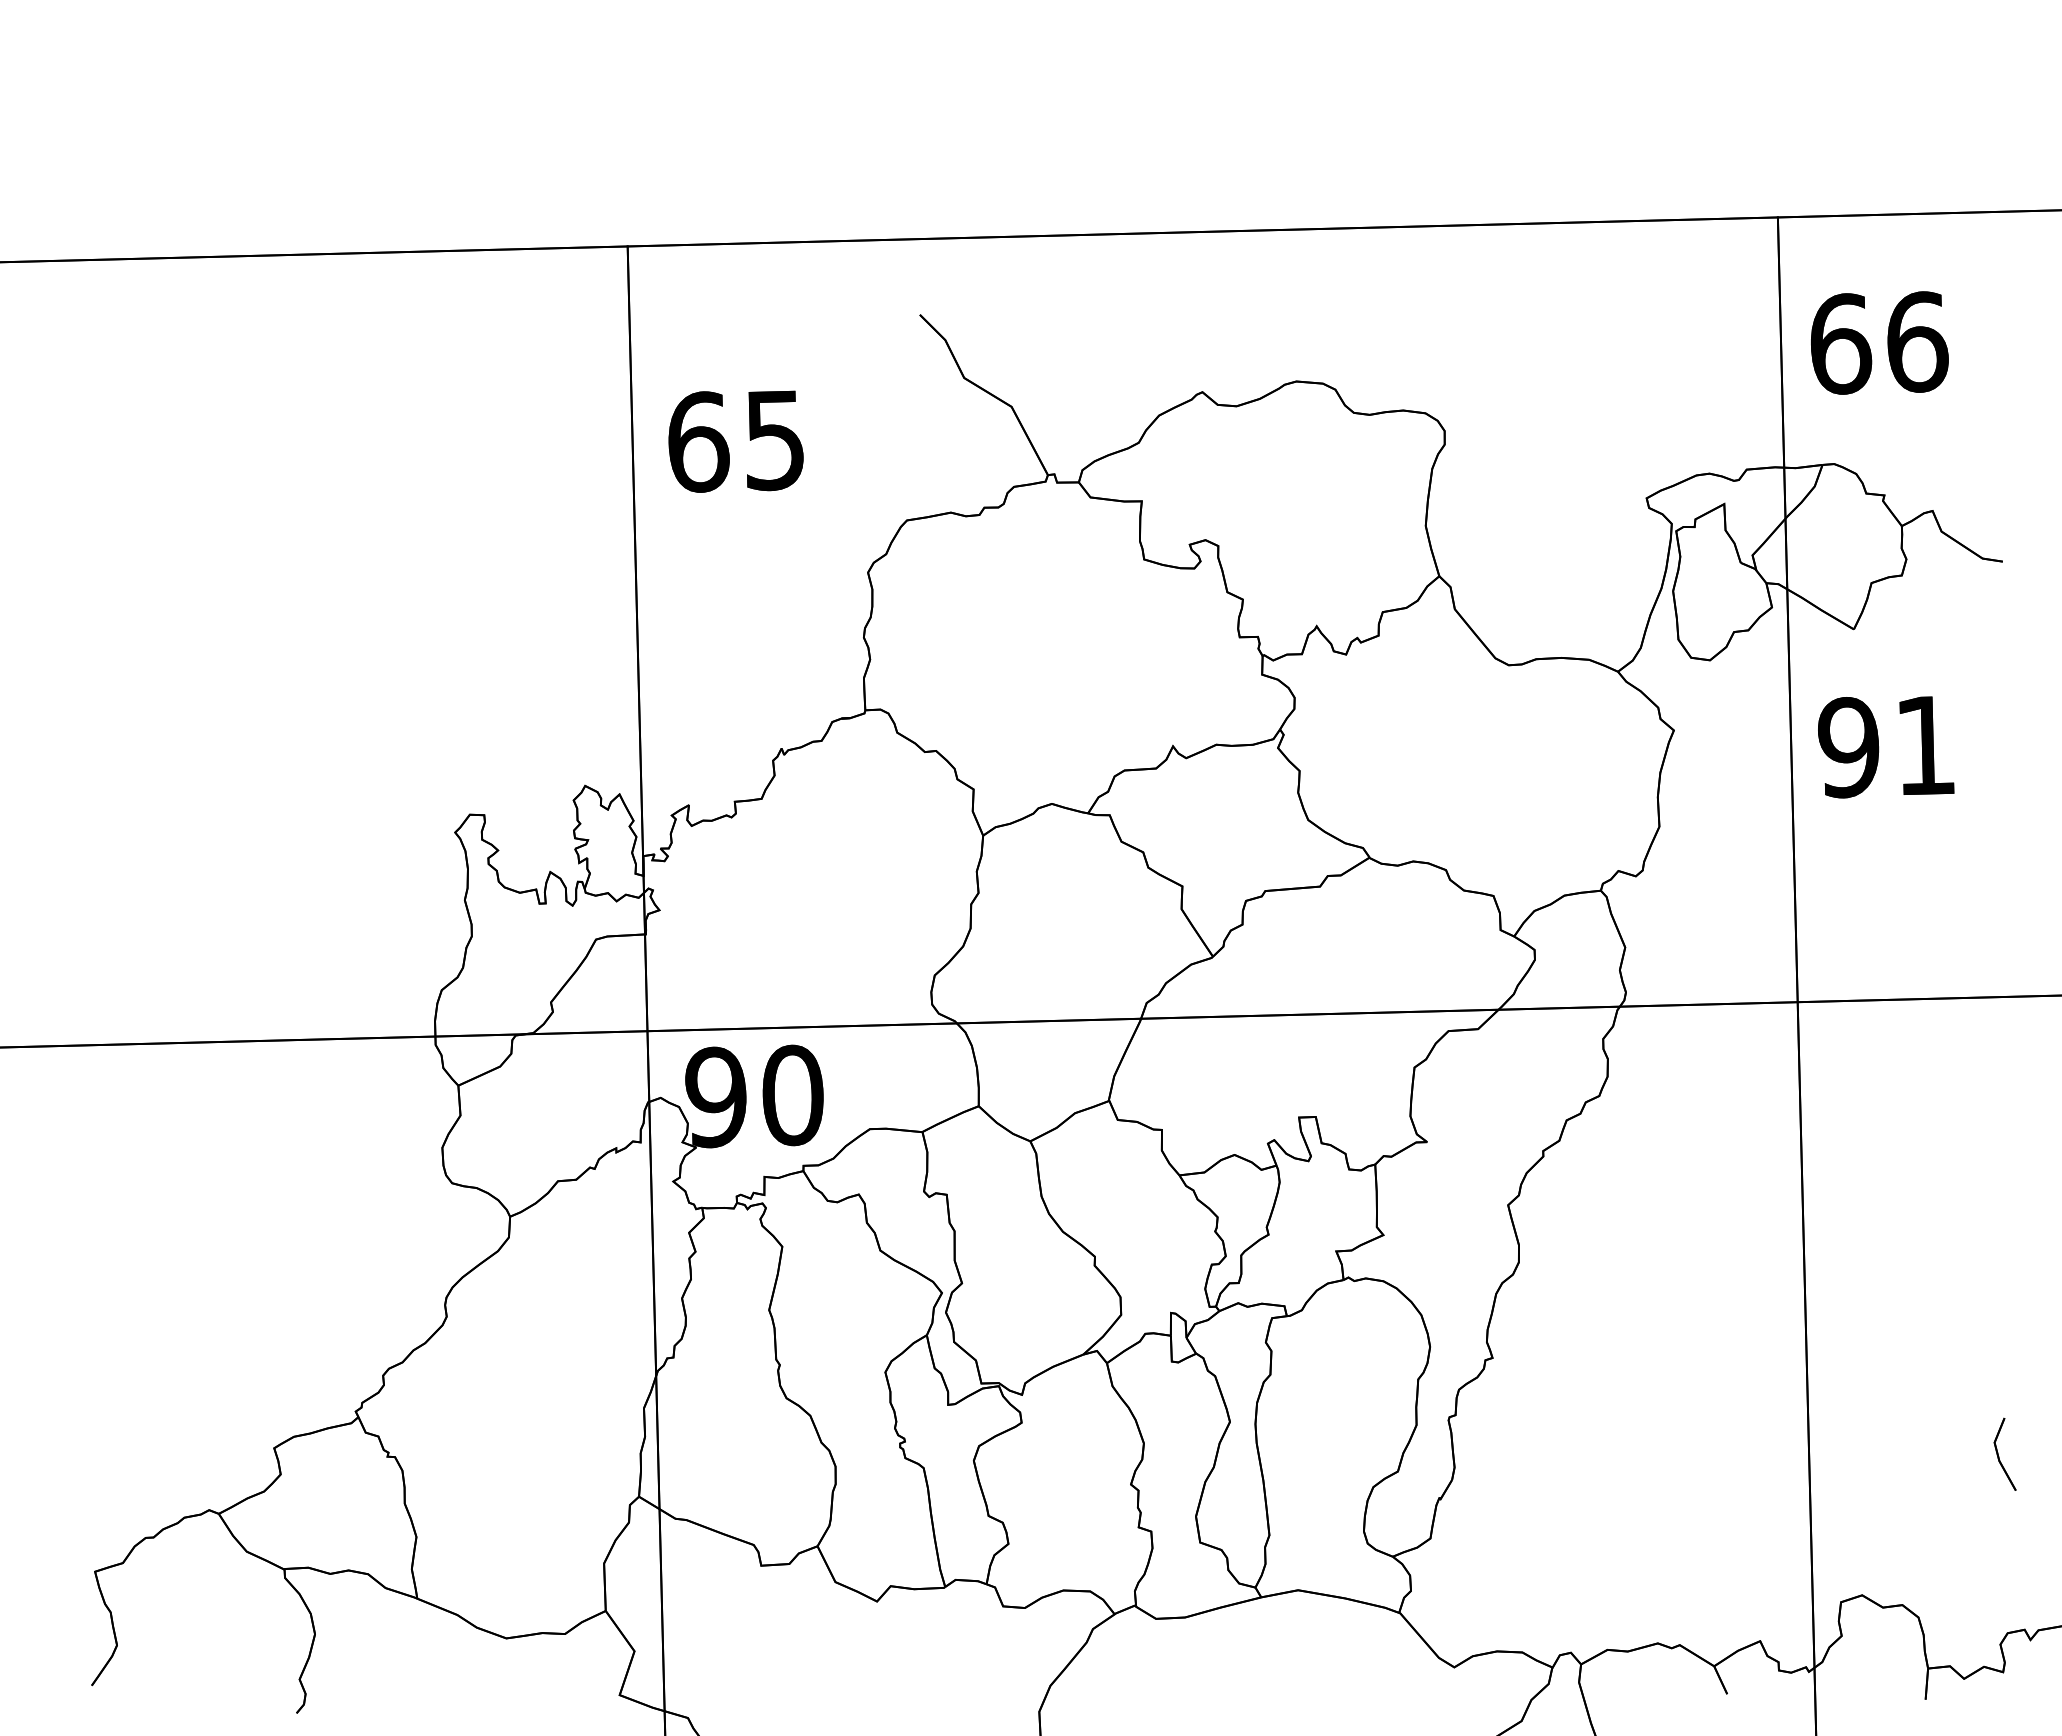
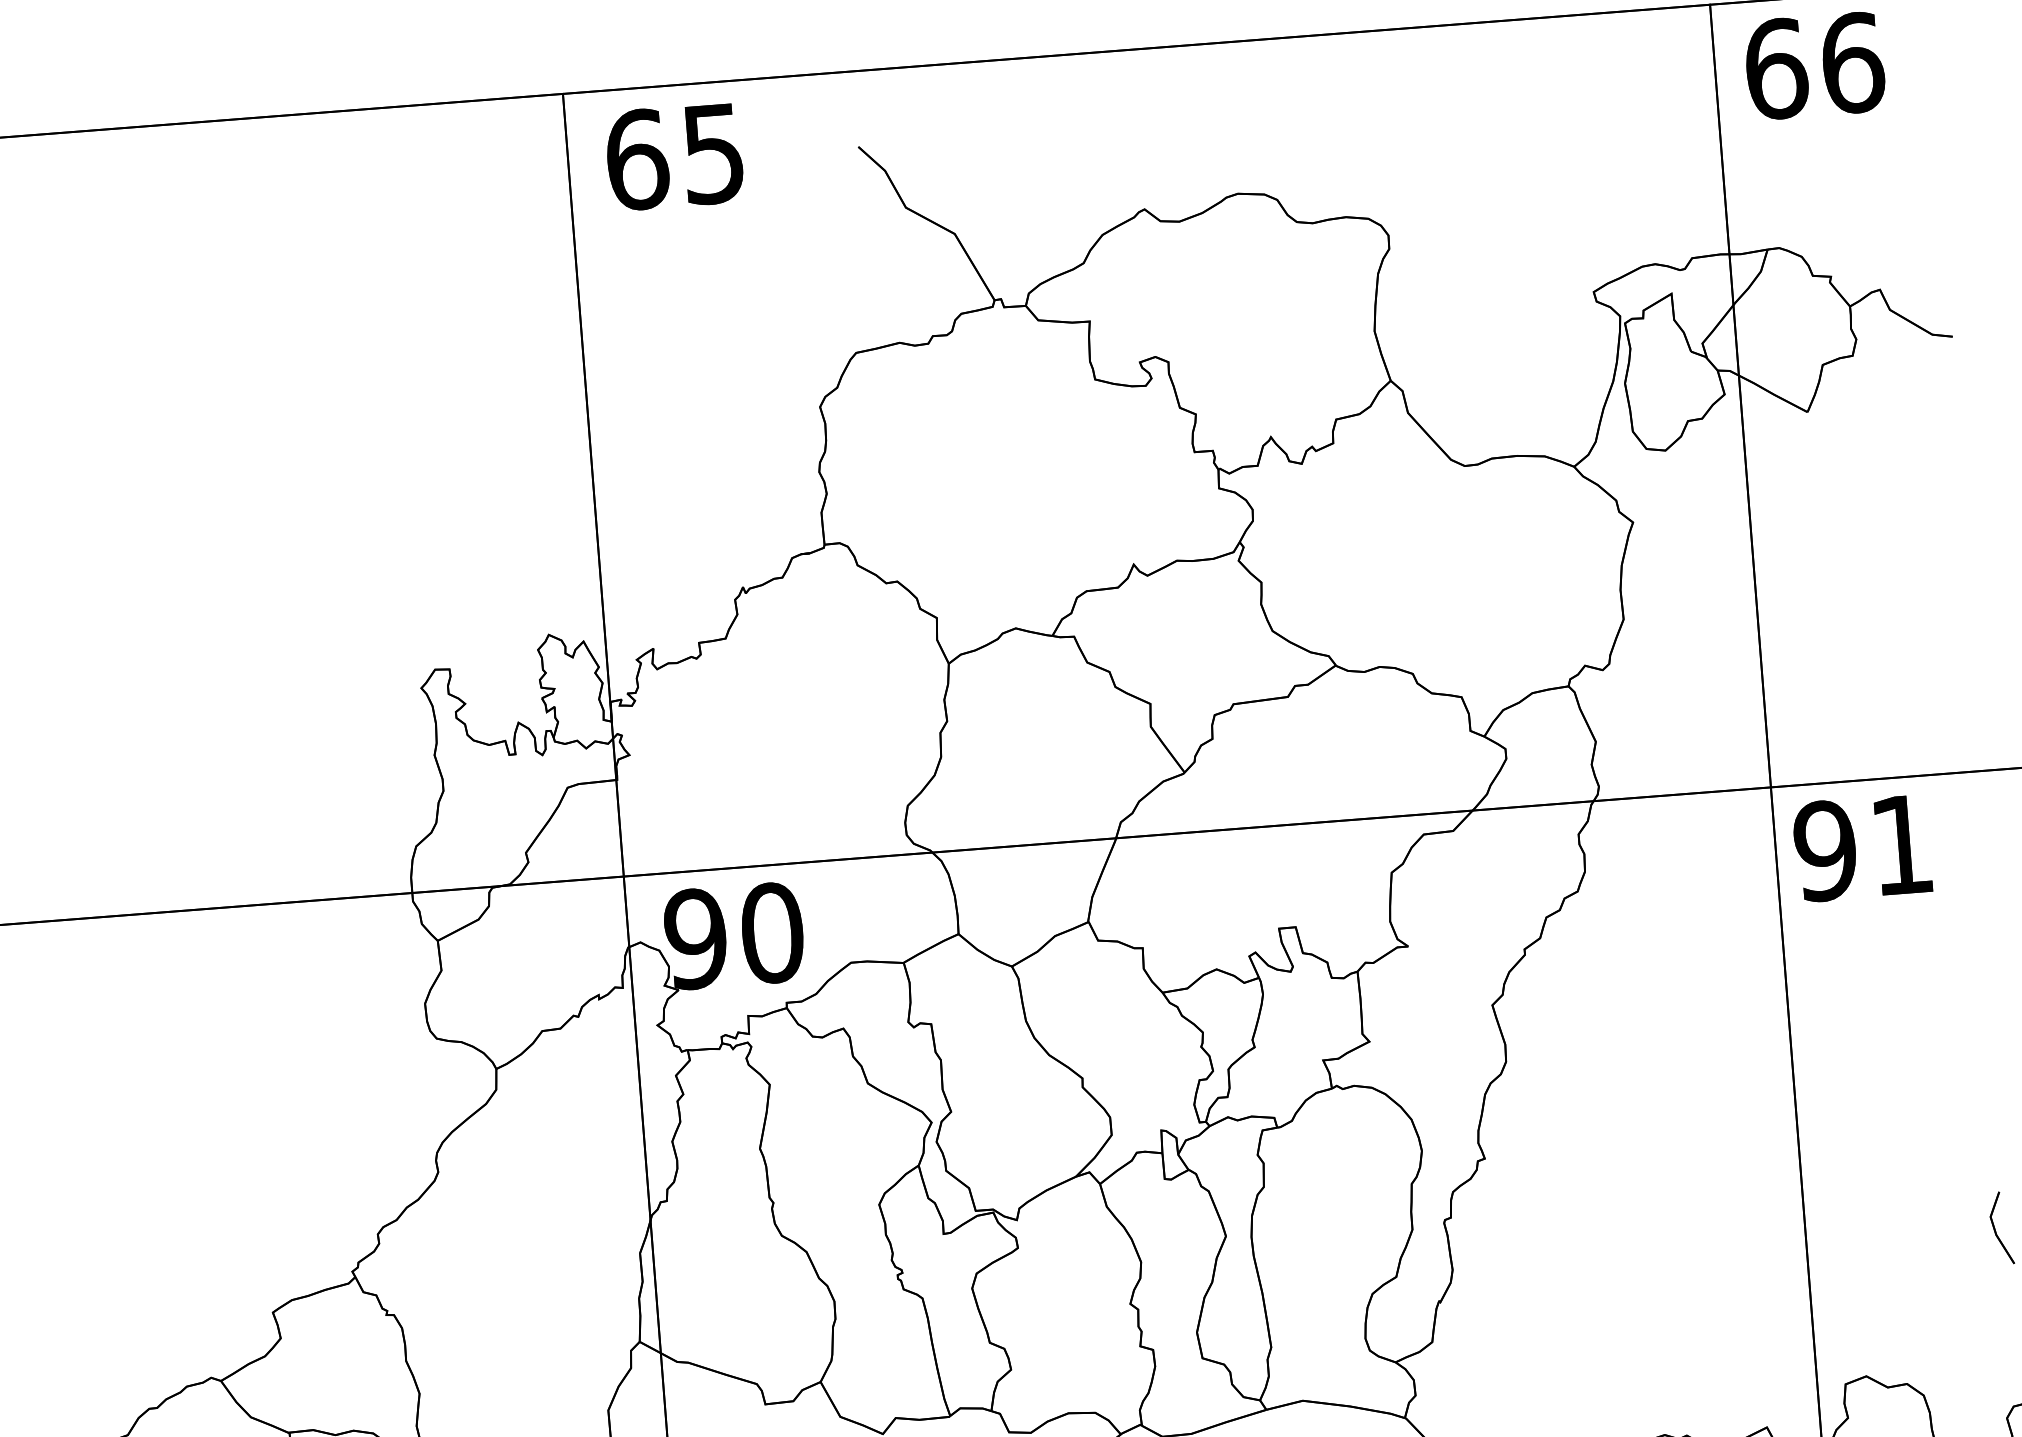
text: (1879, 342) -> (1815, 65), moved
text: (735, 441) -> (674, 157), moved
text: (1886, 747) -> (1863, 848), moved

